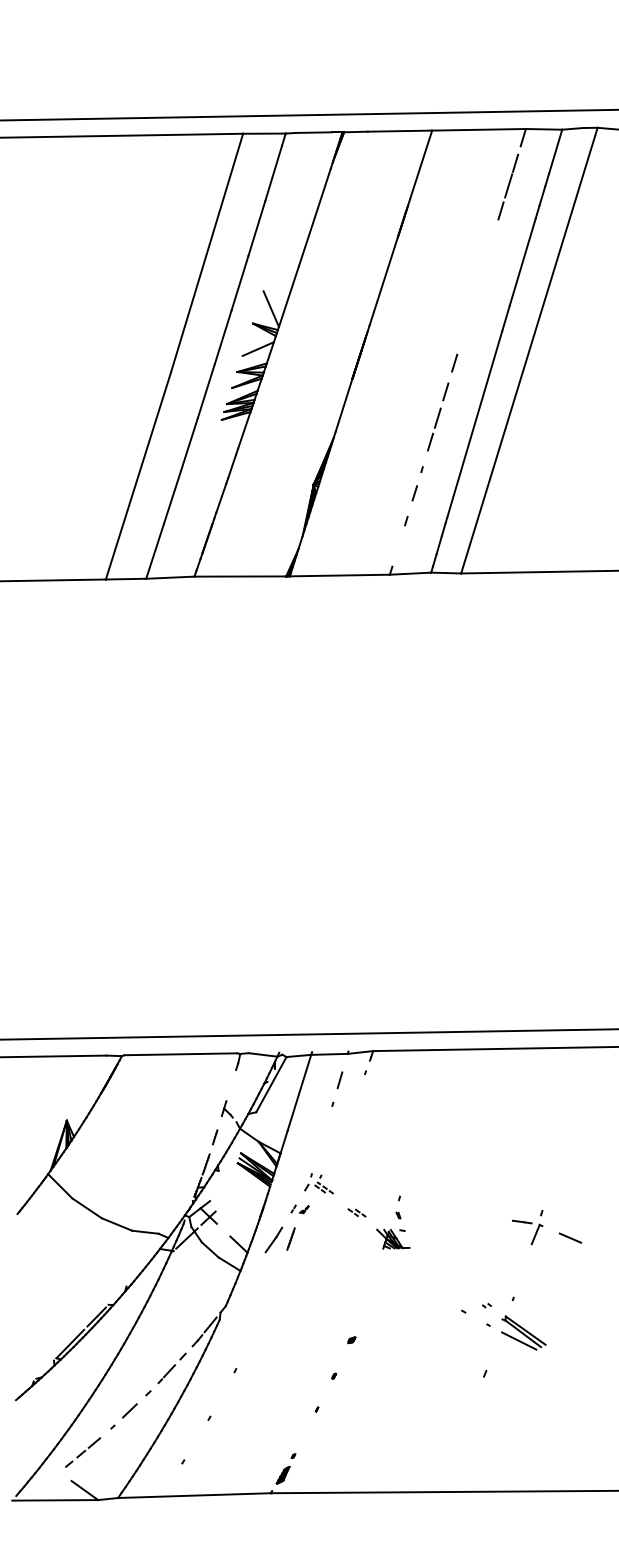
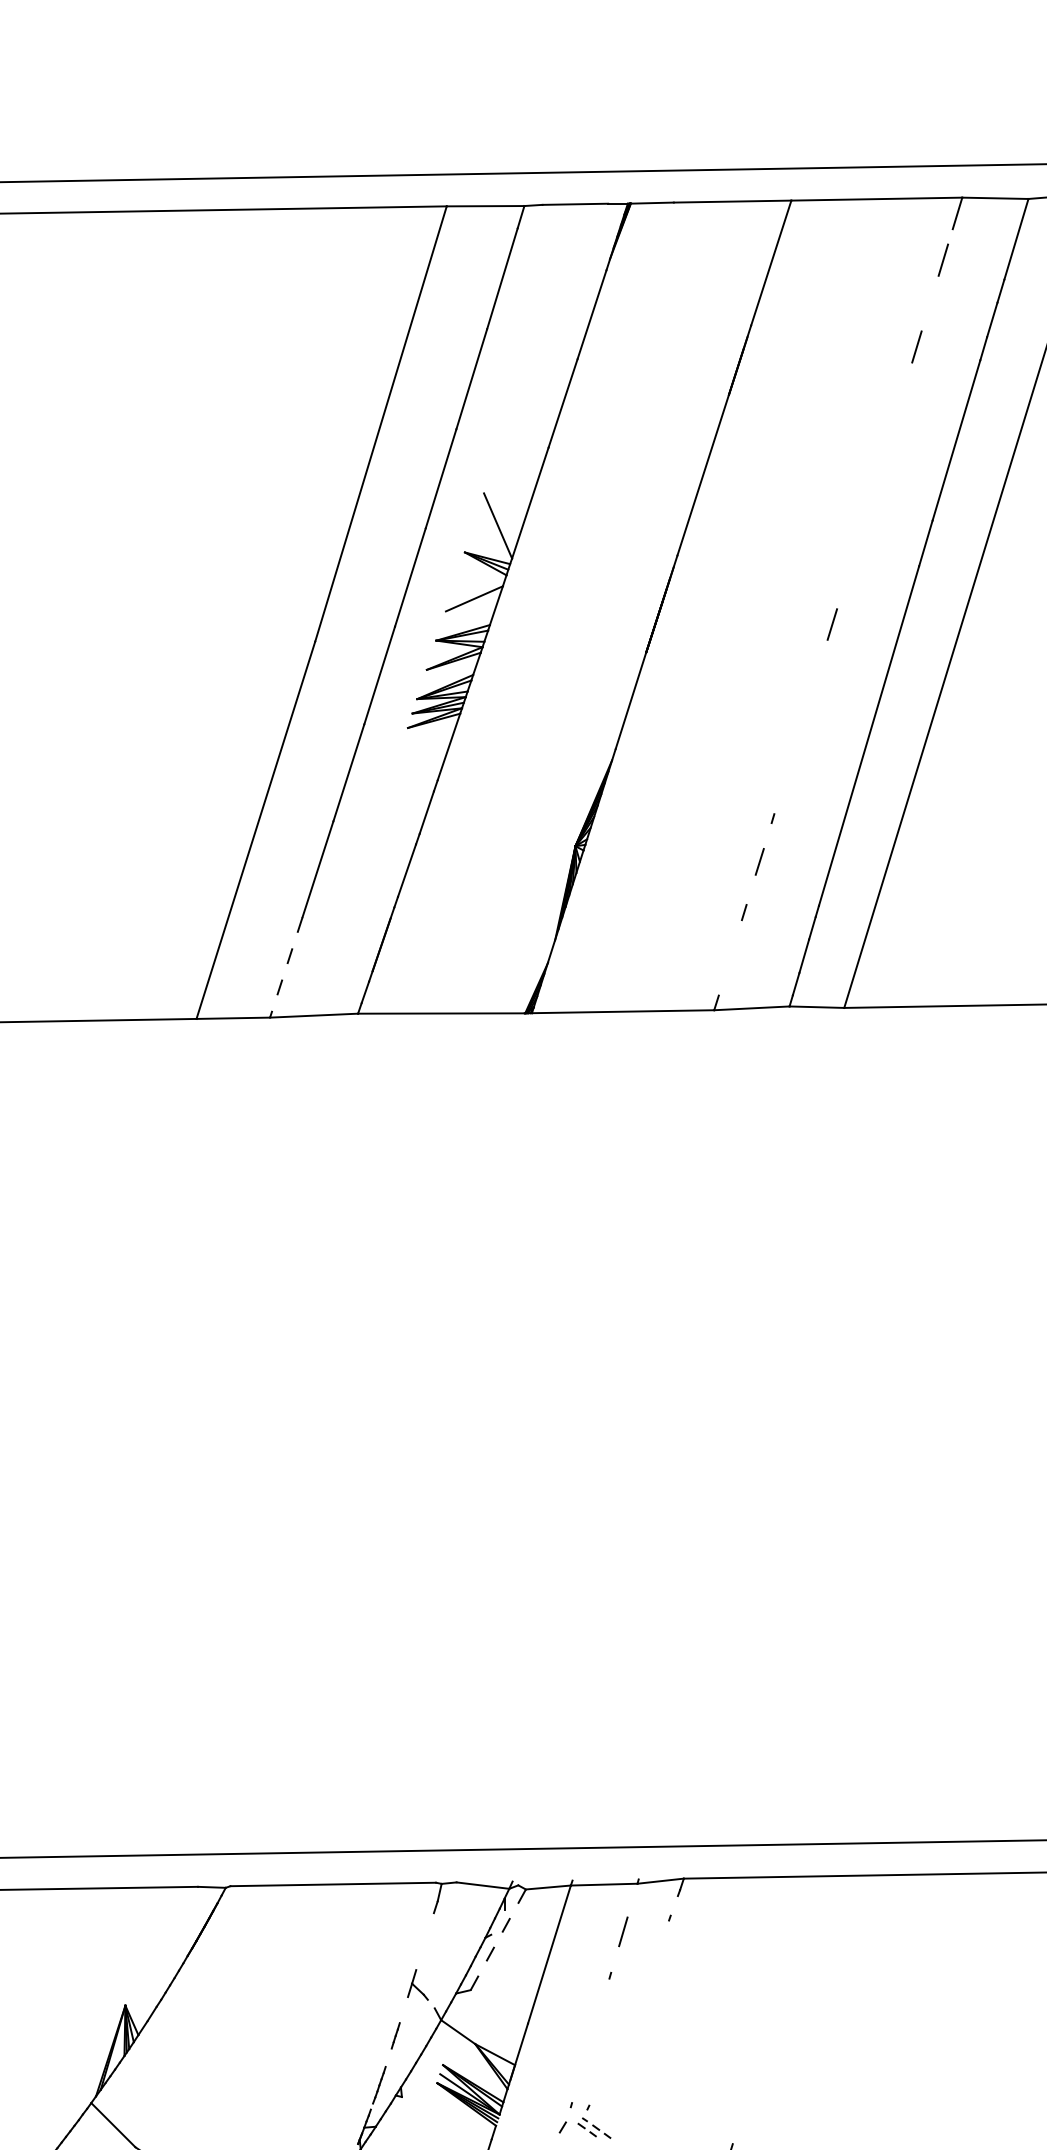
line: (508, 185) -> (930, 300), removed
line: (438, 416) -> (802, 721), removed
line: (155, 551) -> (287, 967), solid -> dashed
line: (271, 1084) -> (498, 1939), solid -> dashed

